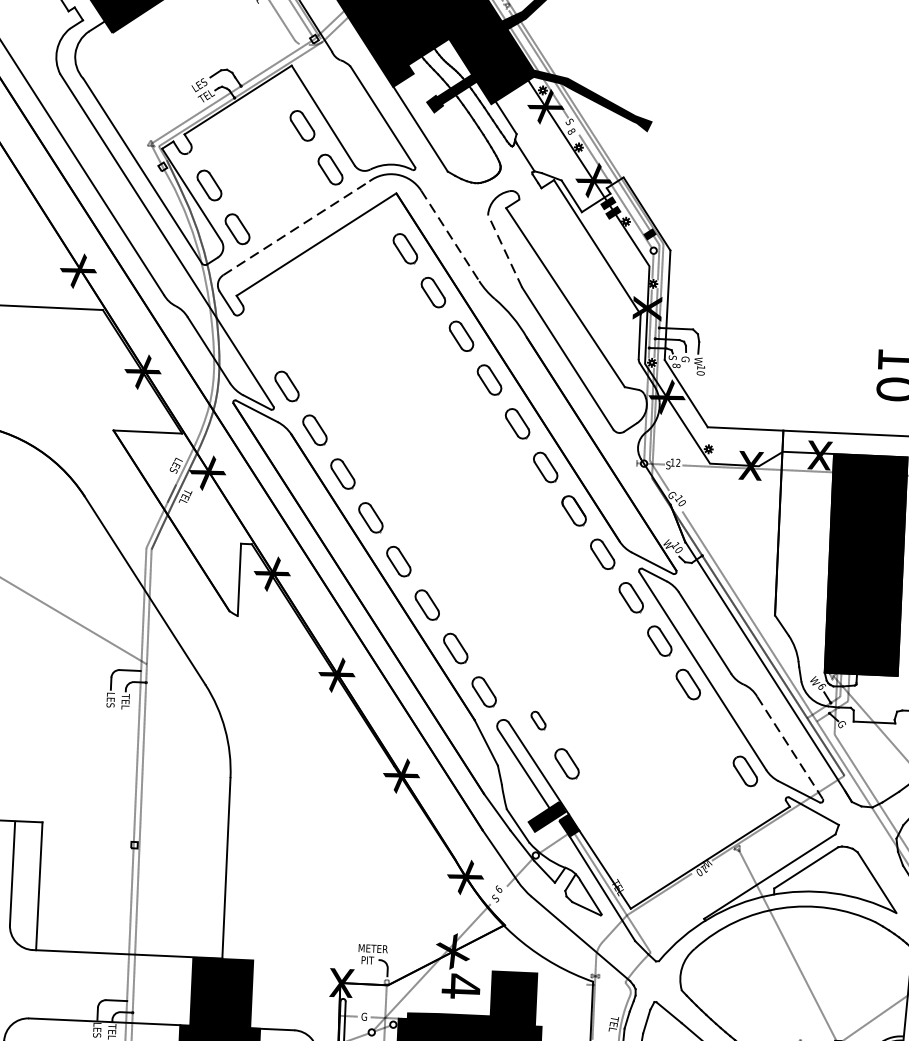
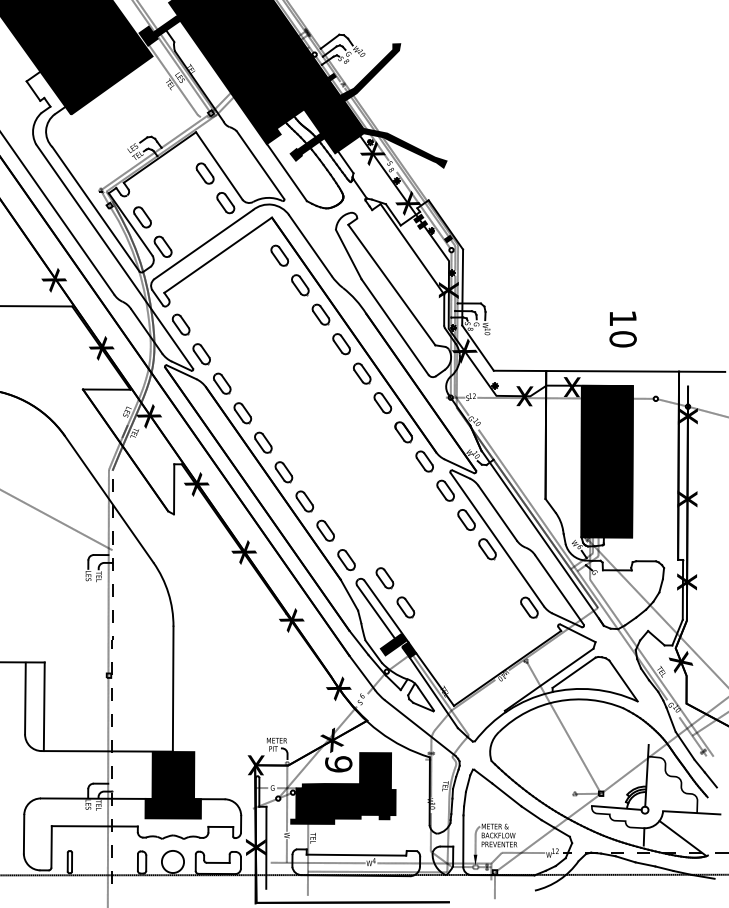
line: (297, 228) -> (204, 244), dashed -> solid
line: (450, 237) -> (310, 246), dashed -> solid
line: (504, 251) -> (348, 254), dashed -> solid
part: (258, 342) -> (180, 324), added
part: (537, 720) -> (384, 578), size x1.67
line: (789, 748) -> (559, 590), dashed -> solid
text: (460, 985) -> (338, 763), 4 -> 9

